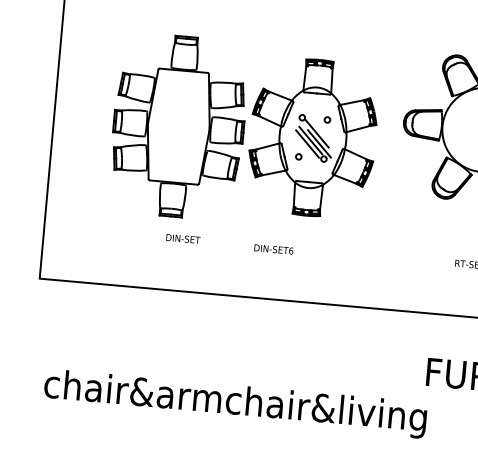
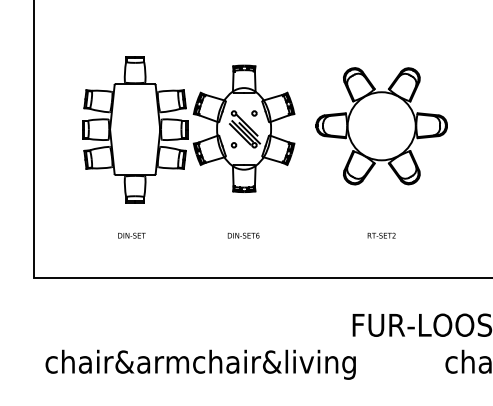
part: (244, 132) -> (188, 129), moved
text: (182, 238) -> (131, 235), moved
text: (273, 249) -> (243, 235), moved

